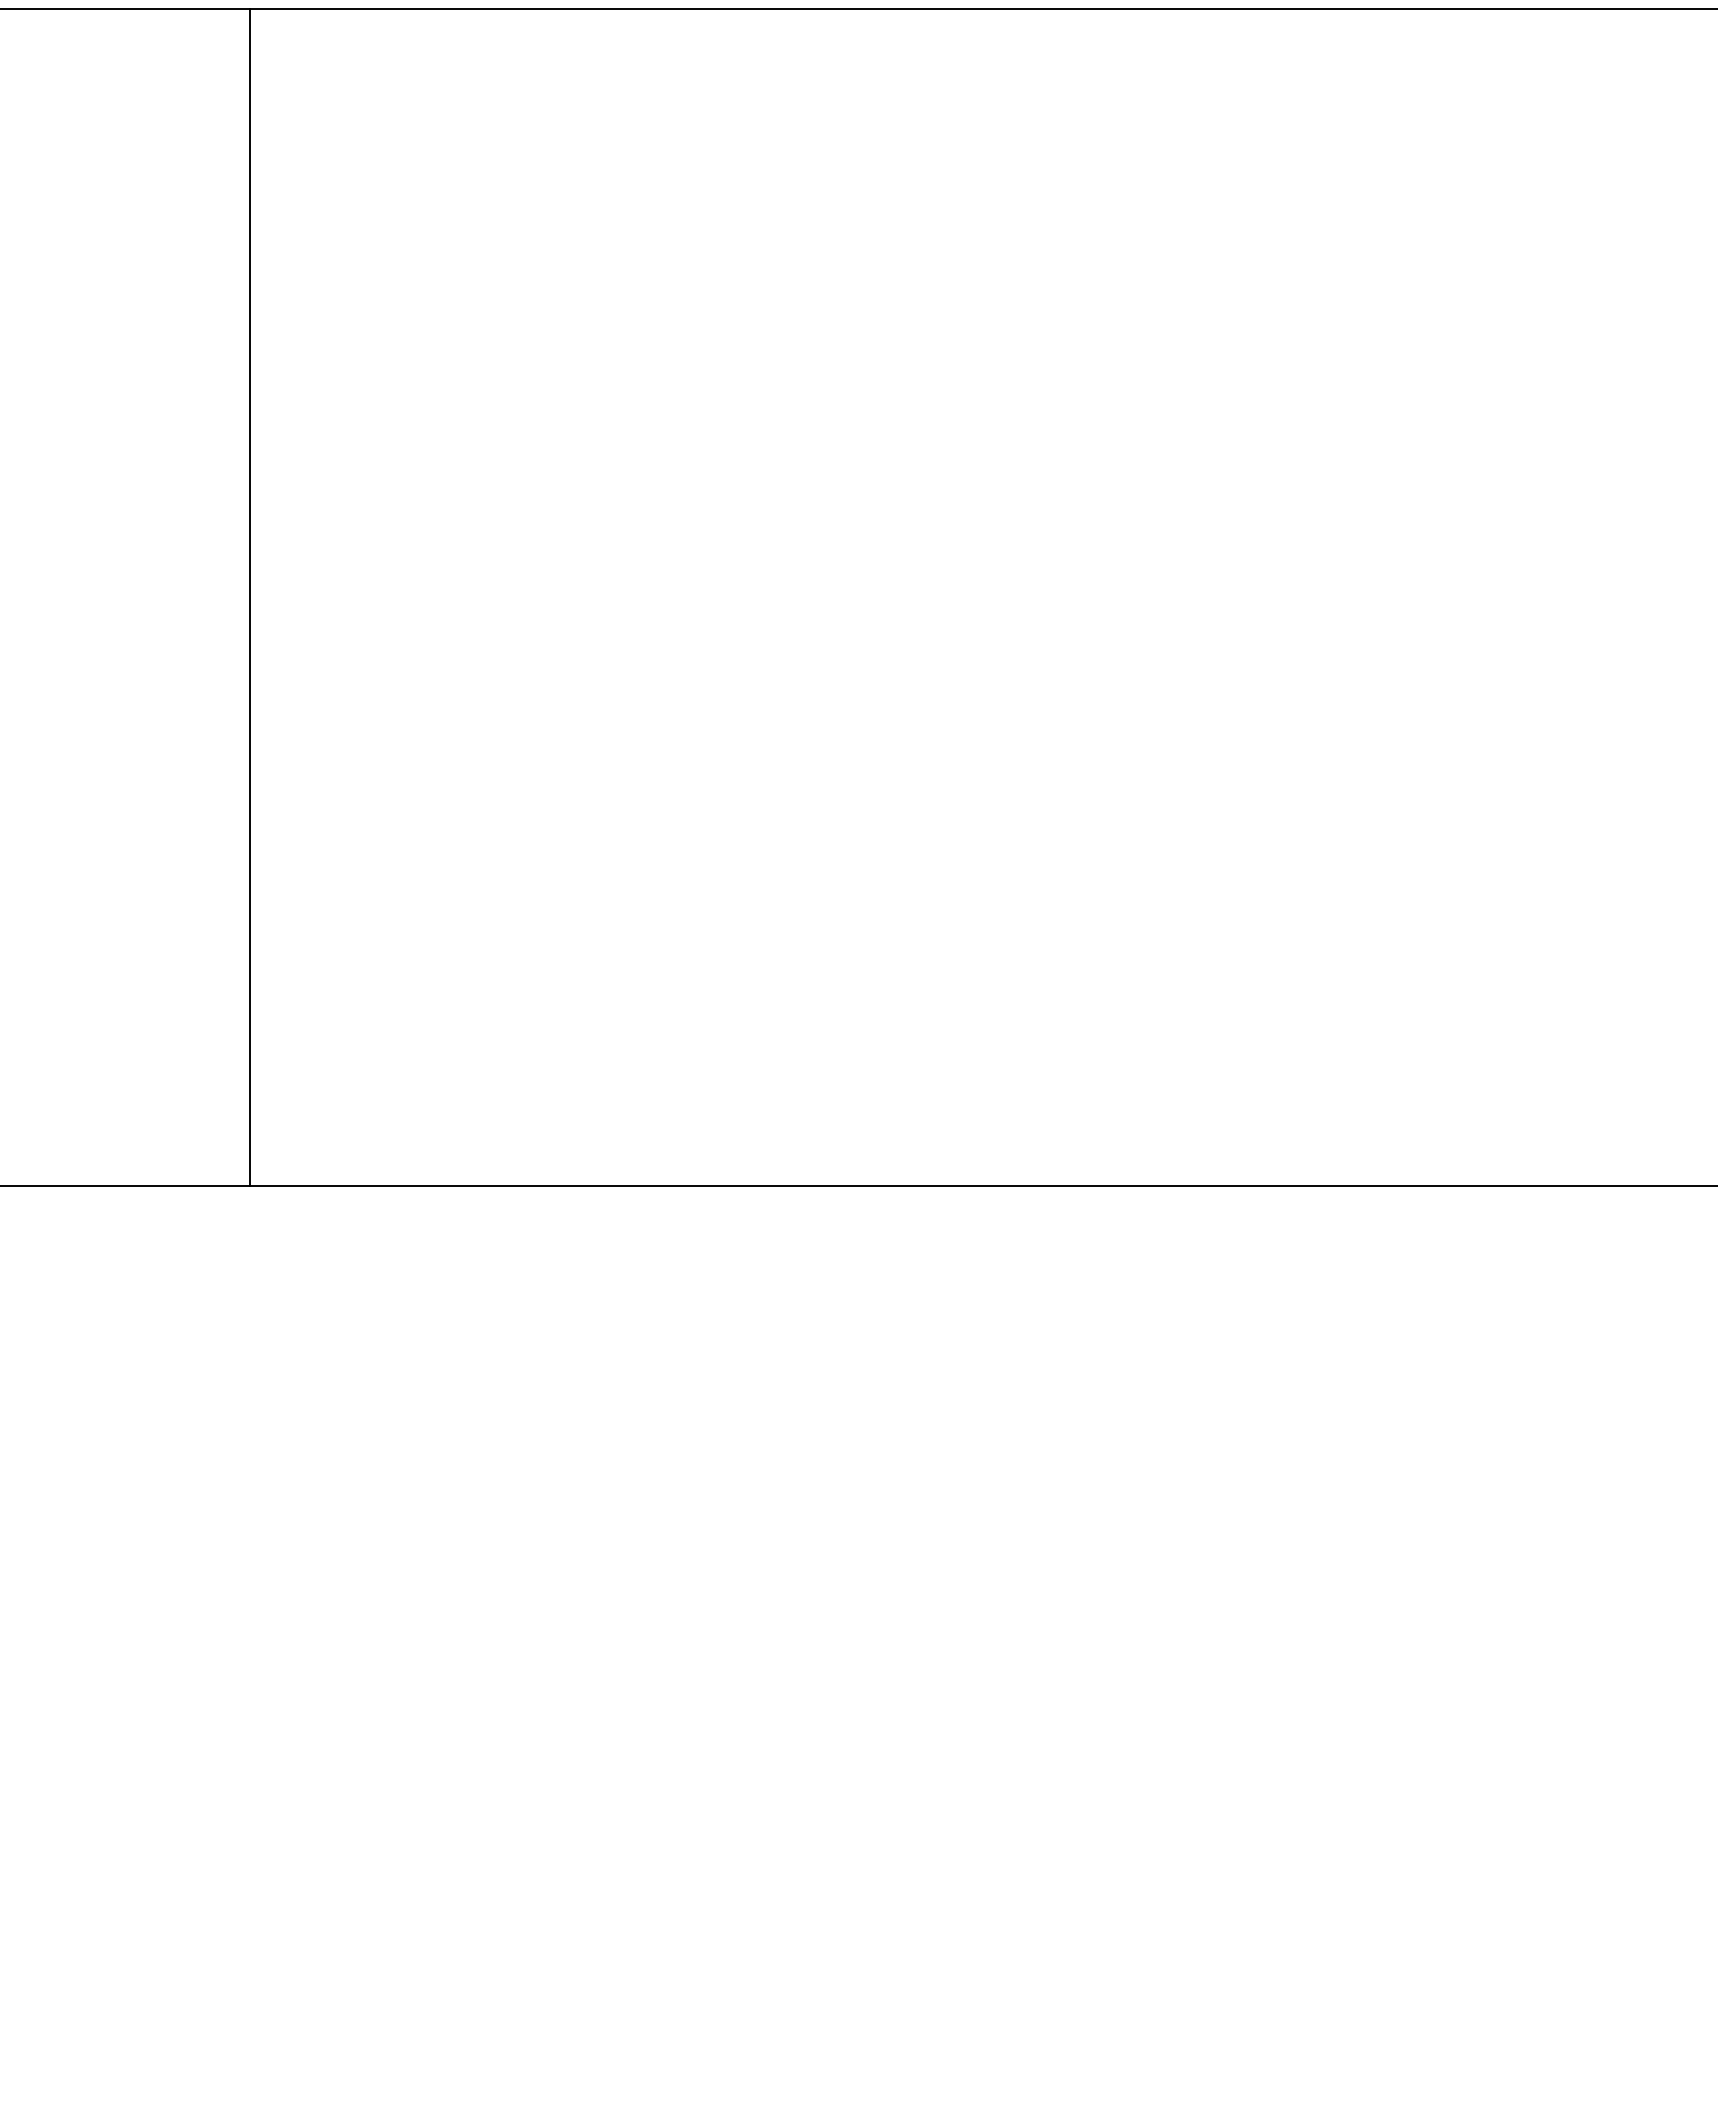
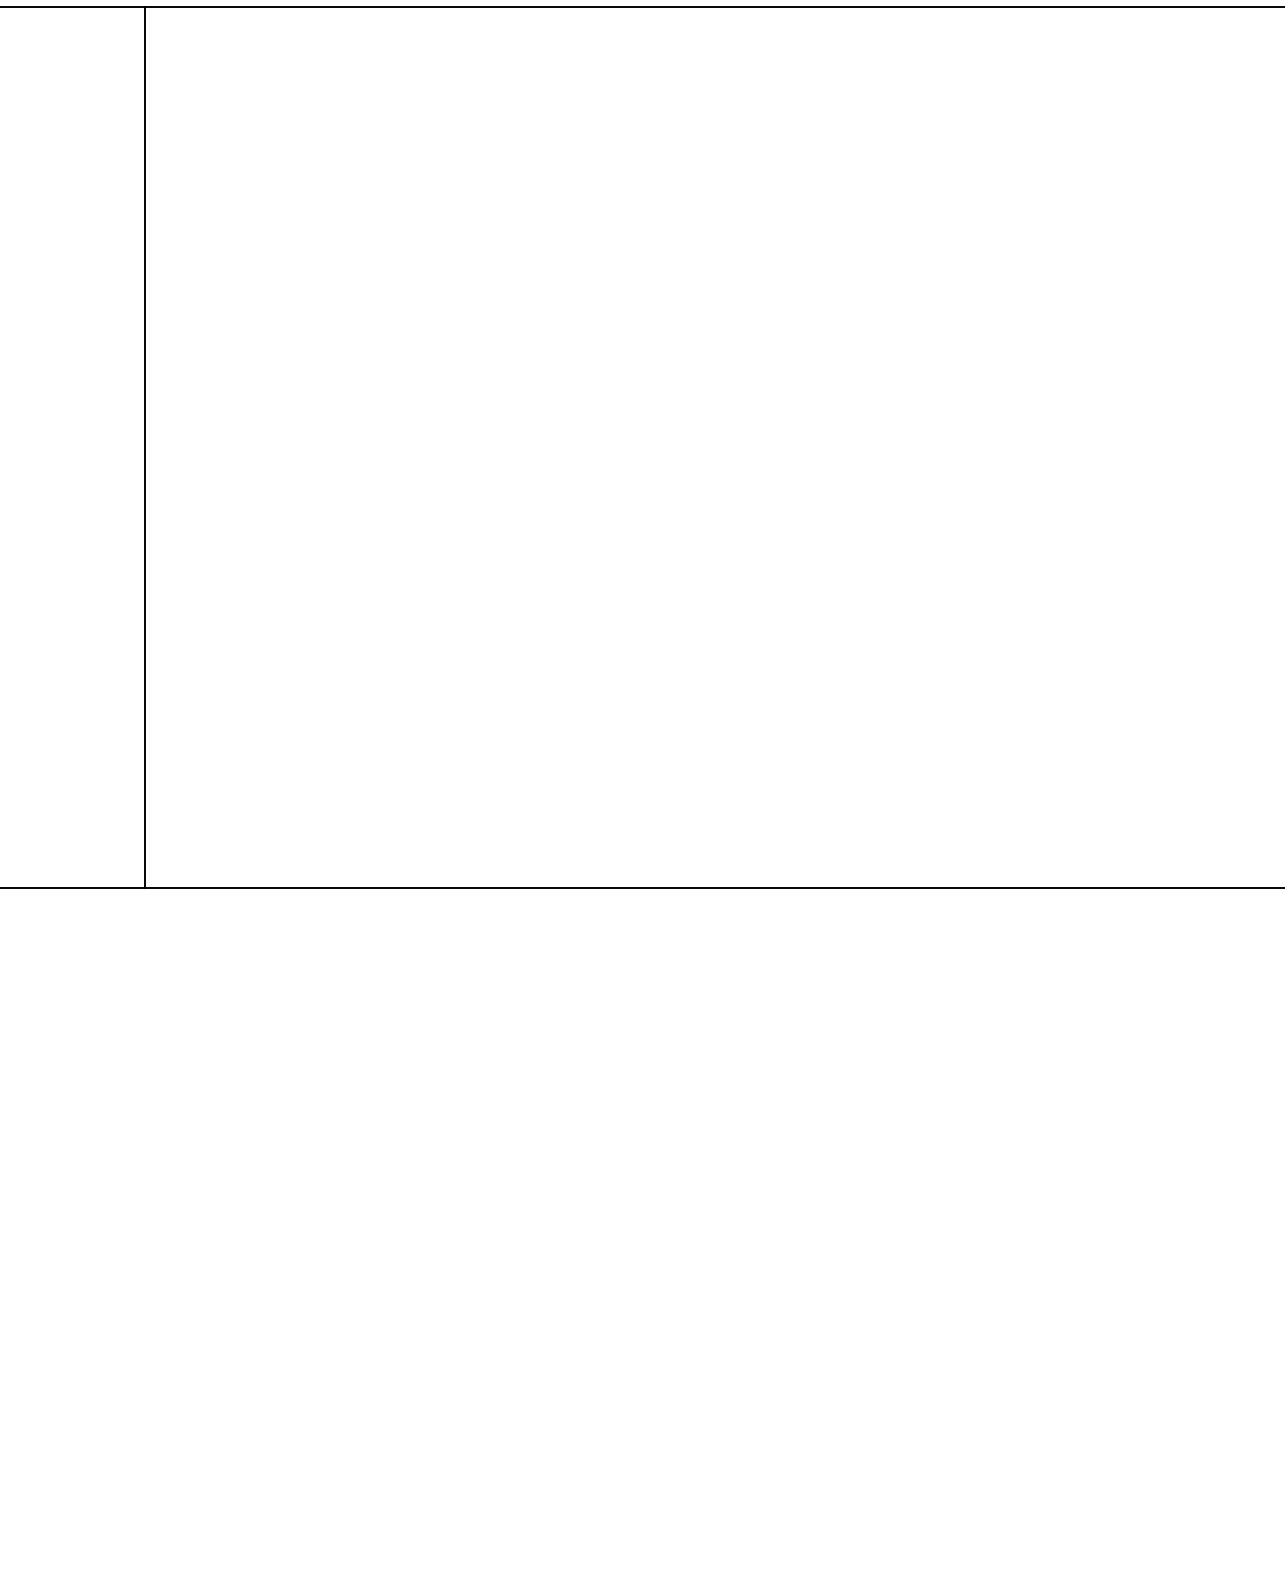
line: (250, 597) -> (144, 447), moved

